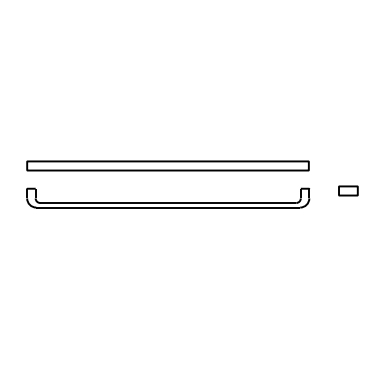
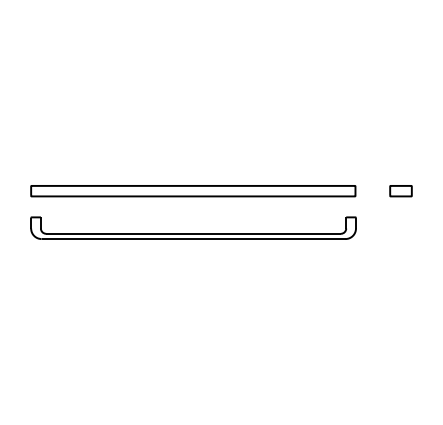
part: (348, 190) -> (401, 190), moved

